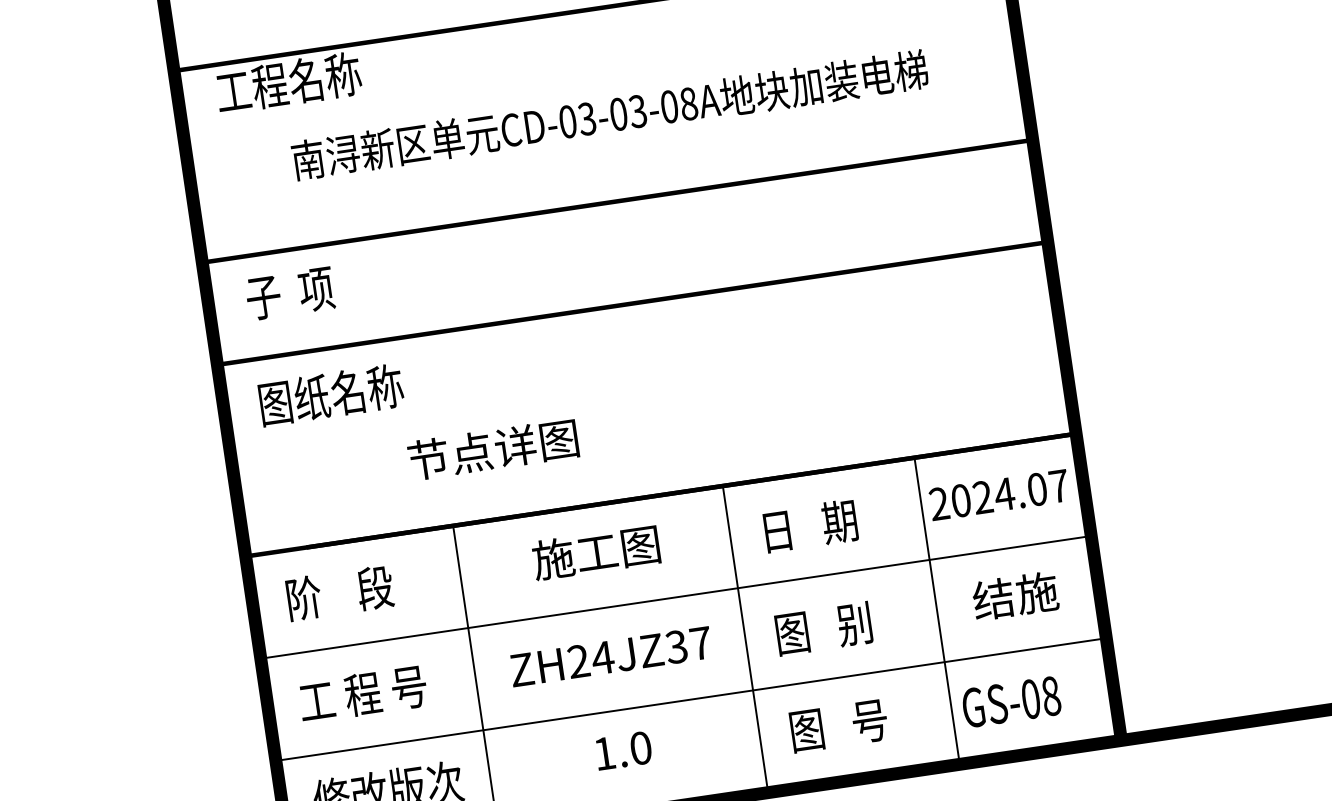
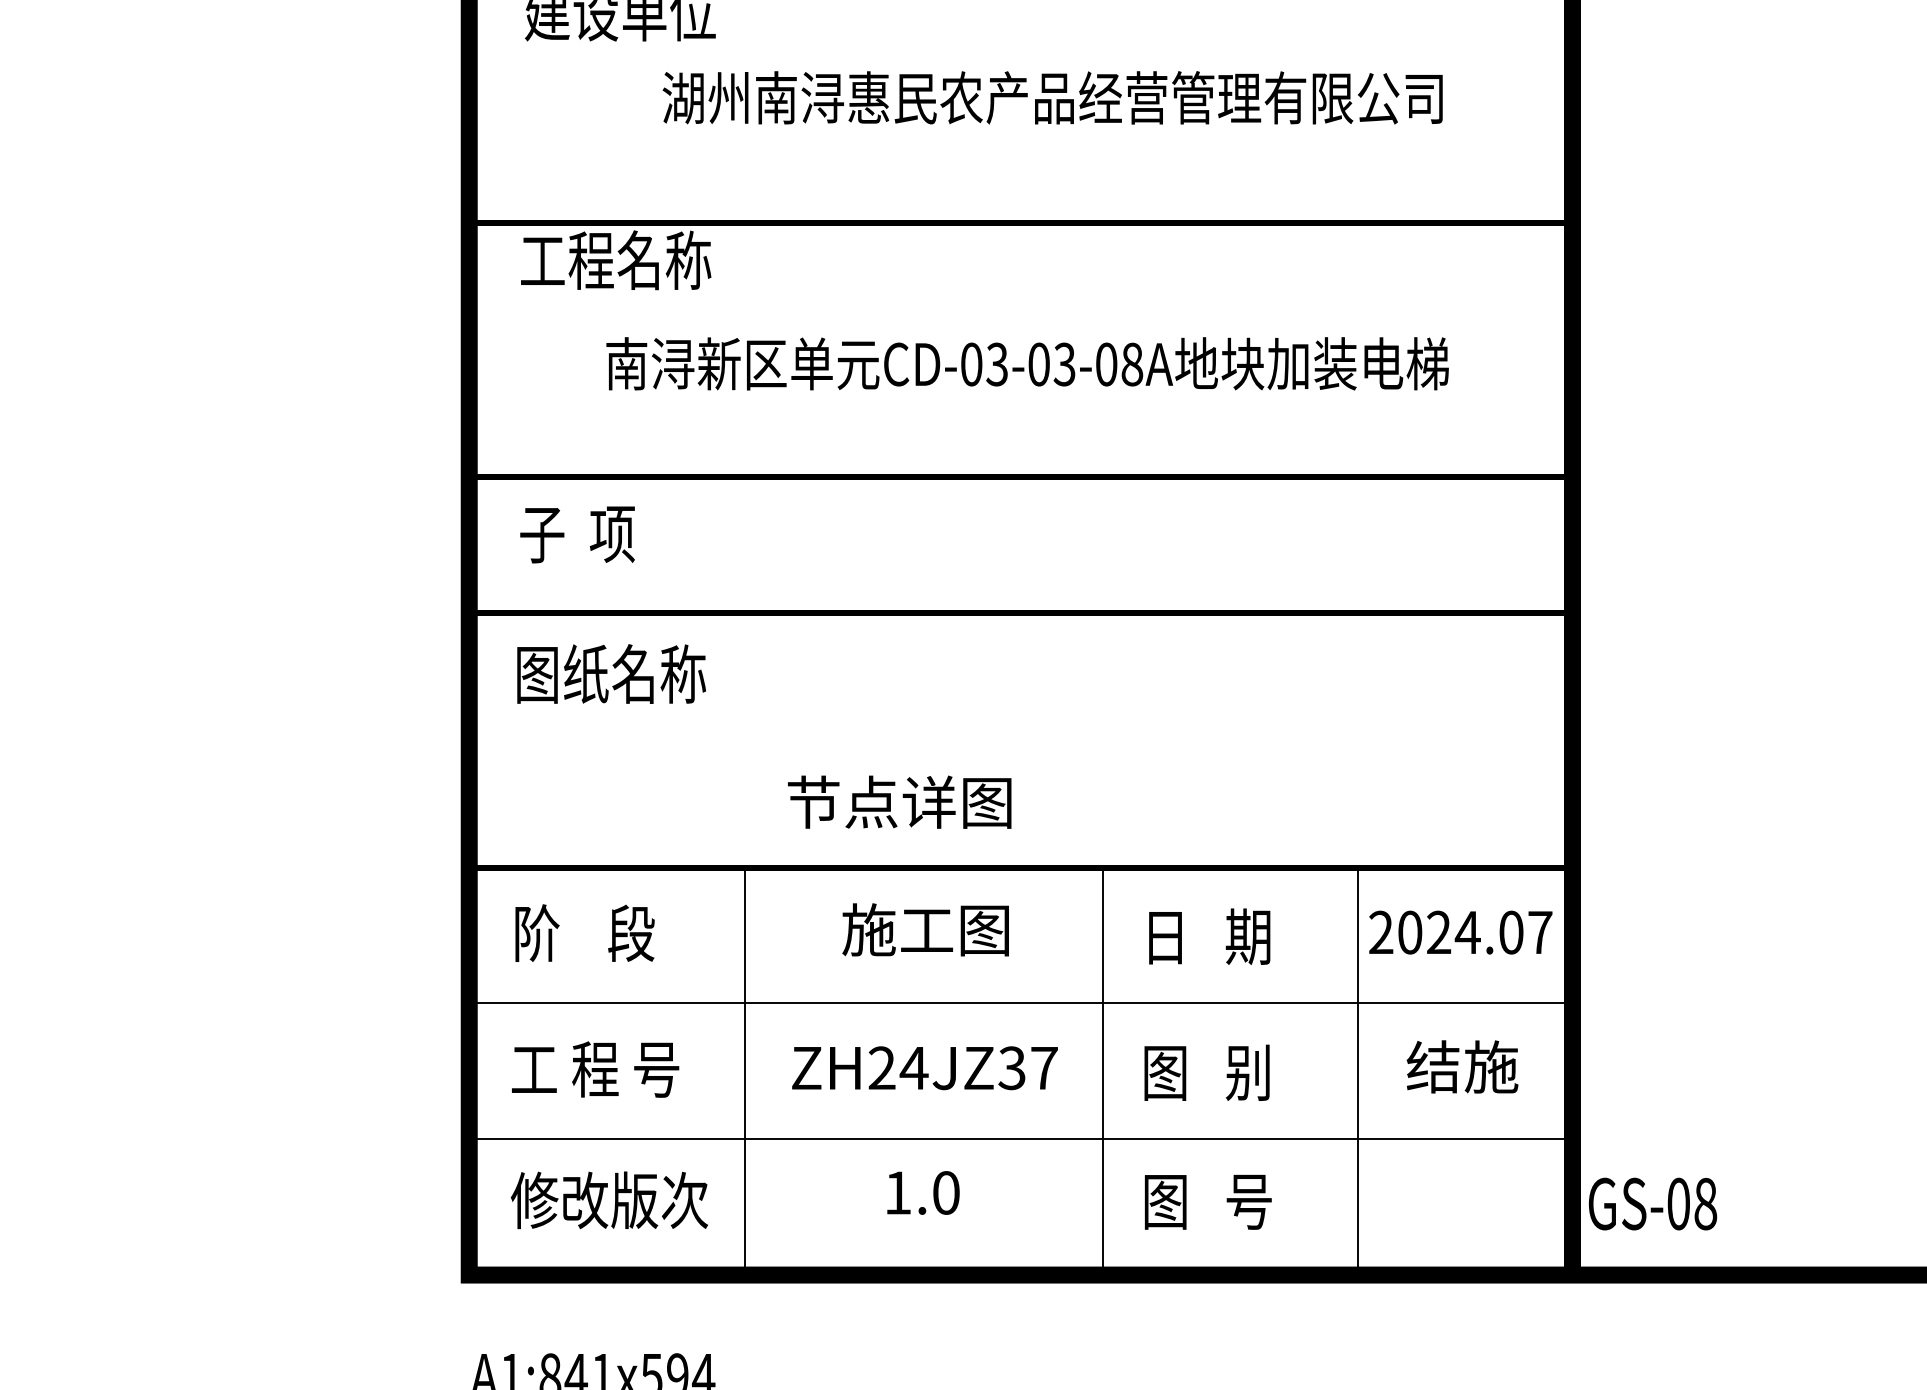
text: (493, 449) -> (899, 801), moved
text: (1011, 701) -> (1653, 1203), moved

